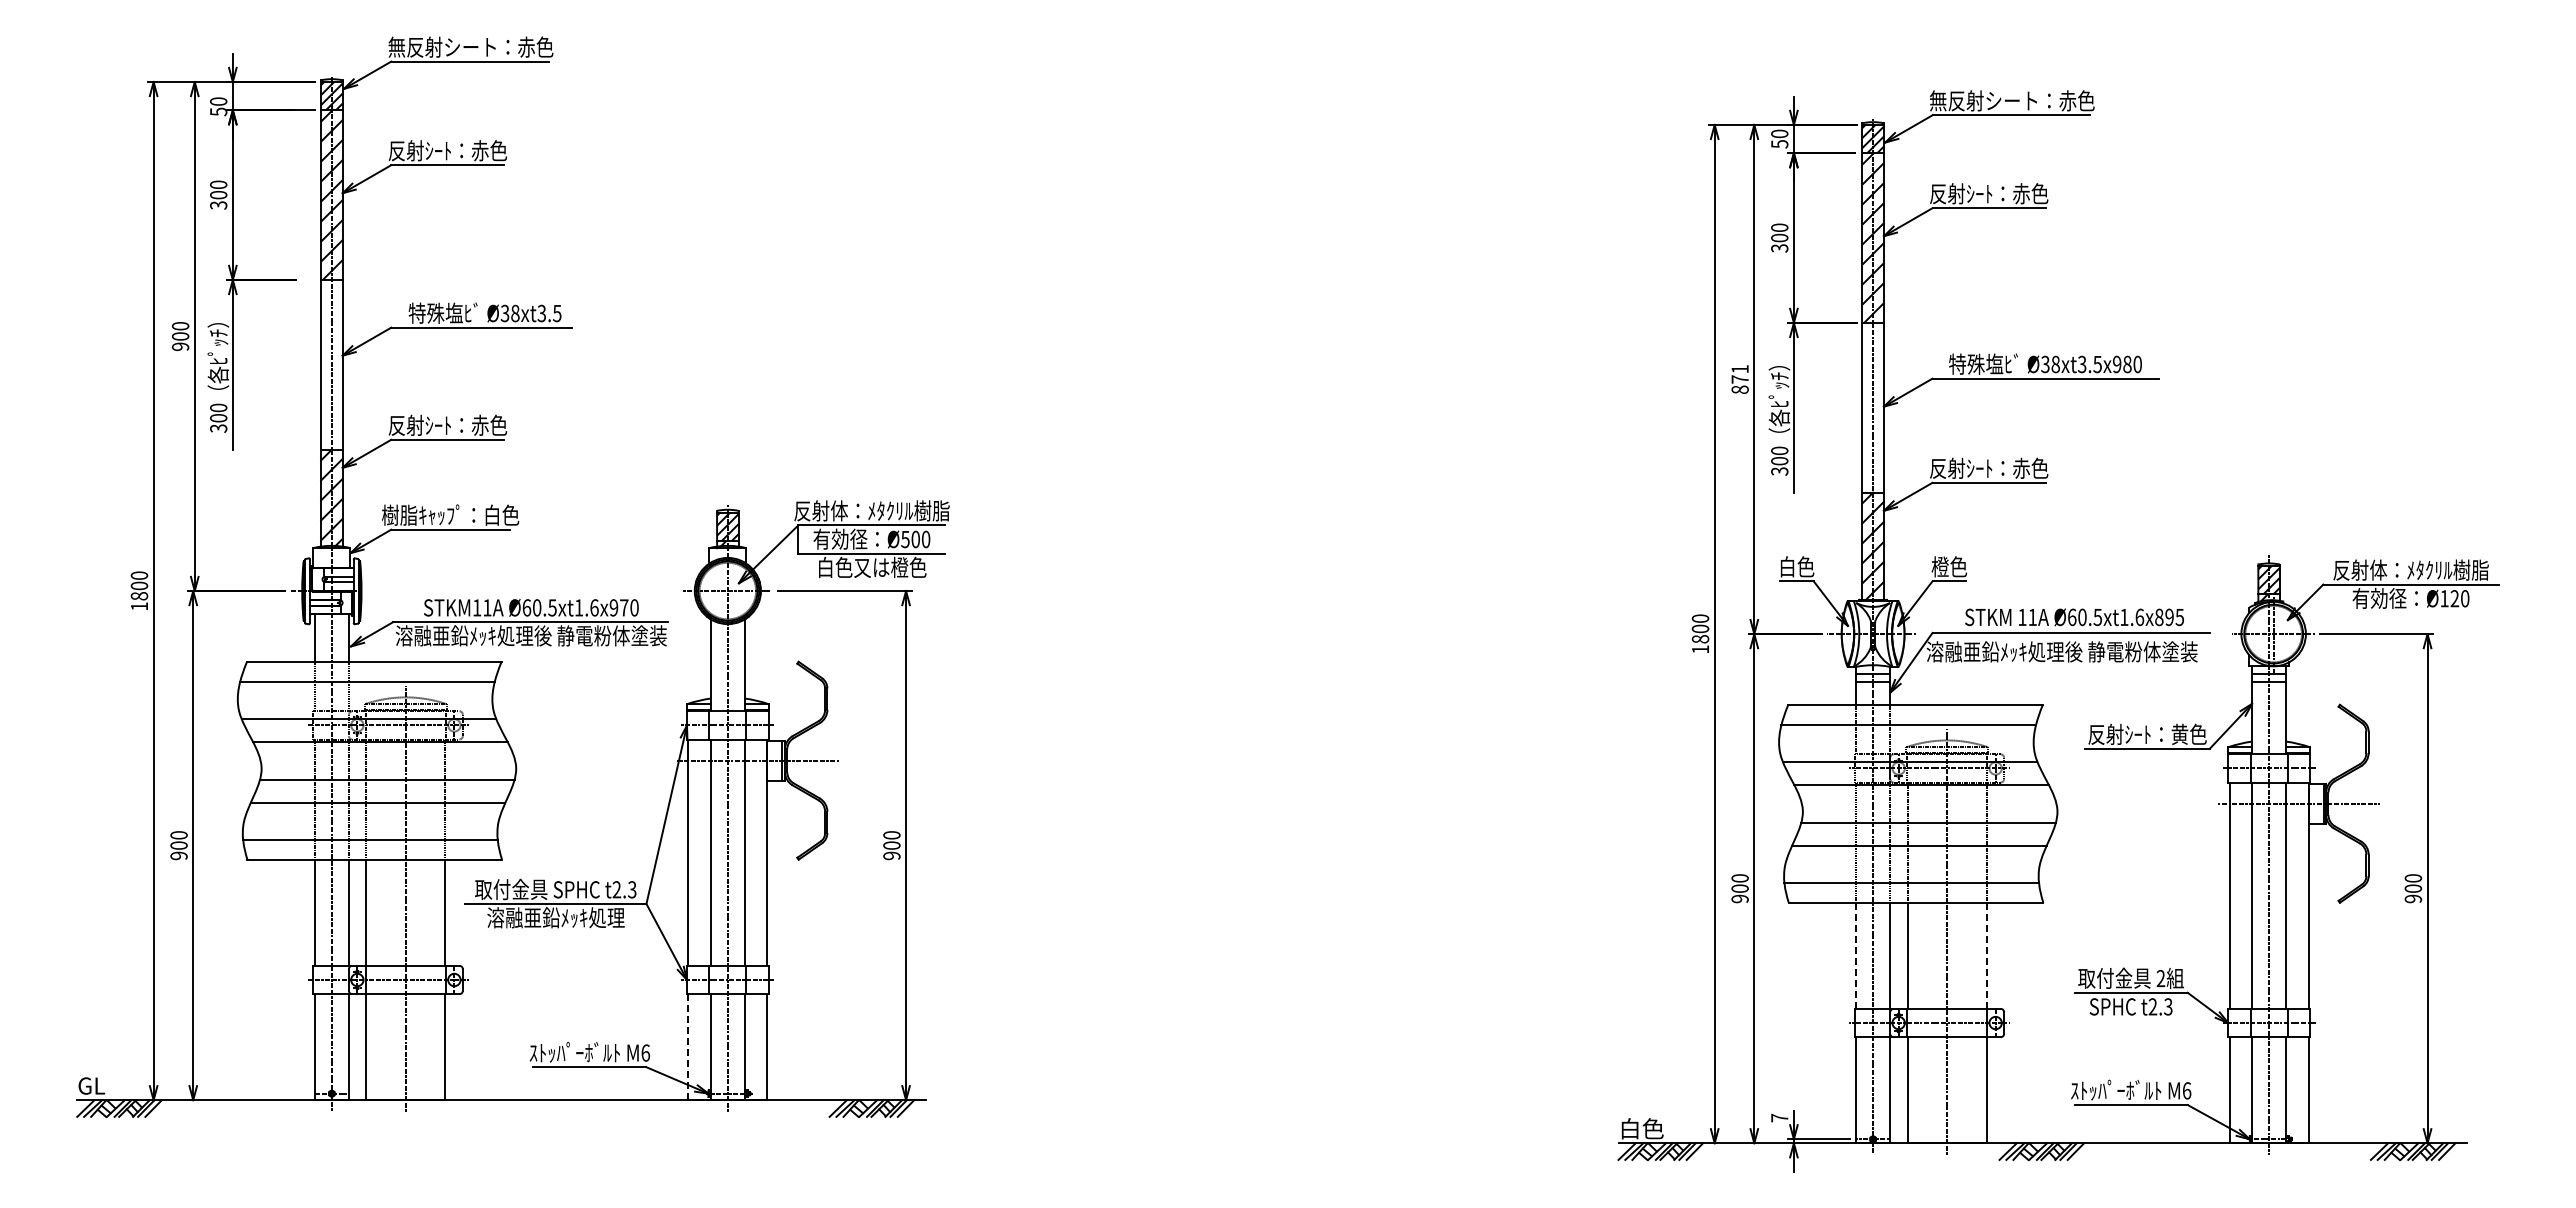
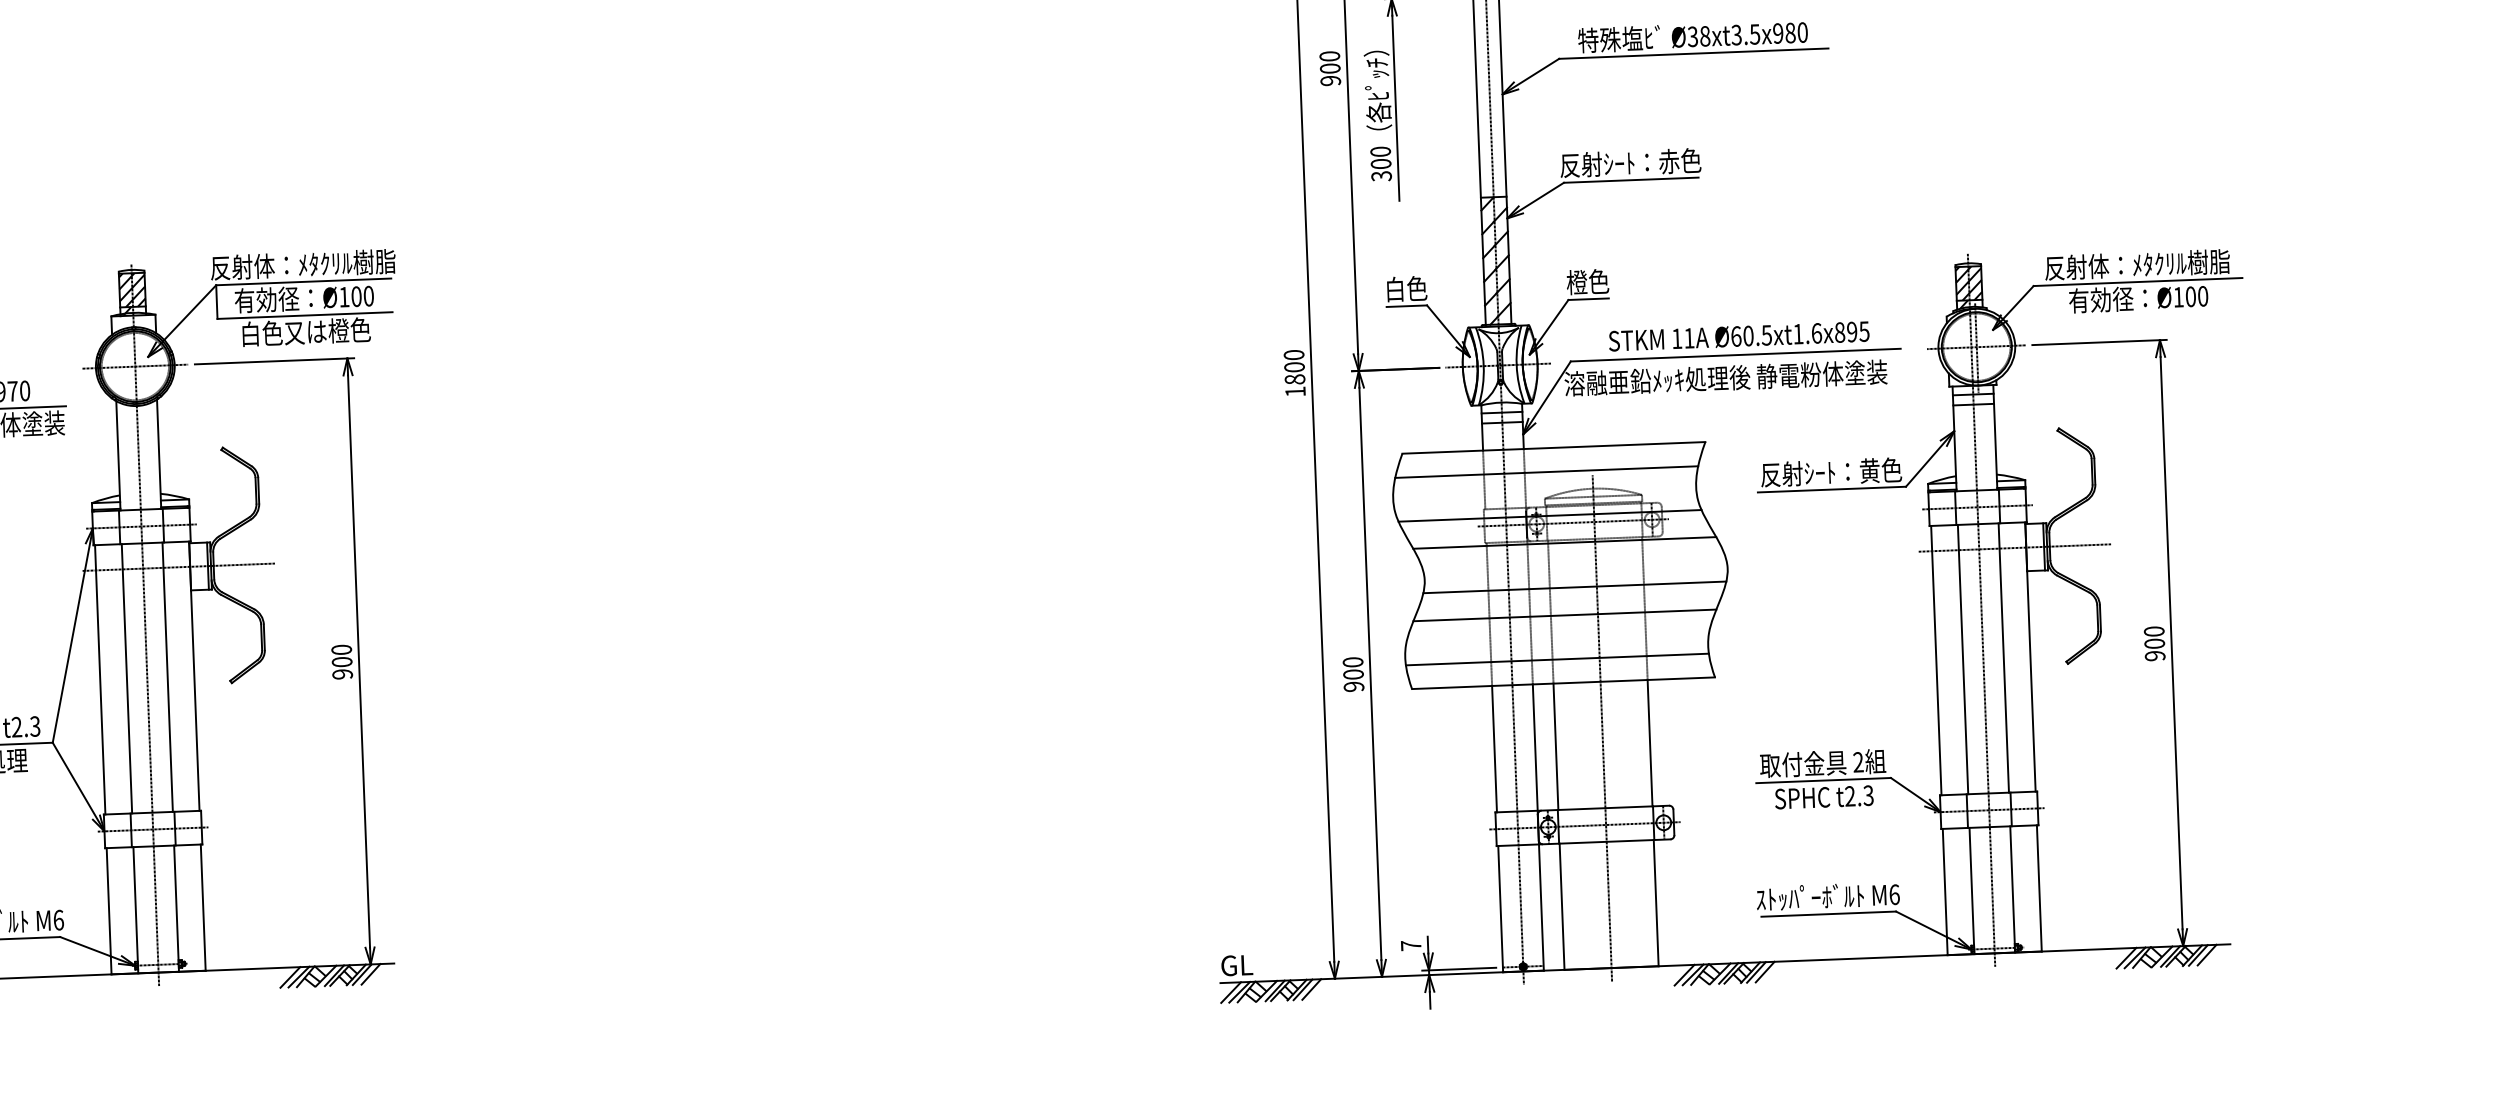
text: (1739, 379) -> (1329, 68), 871 -> 900
text: (905, 539) -> (344, 297), Ø500 -> Ø100
text: (2454, 598) -> (2190, 296), Ø120 -> Ø100
line: (1986, 955) -> (1649, 742), dashed -> solid
line: (1856, 956) -> (1495, 749), dashed -> solid
line: (688, 1046) -> (109, 910), dashed -> solid
text: (1641, 1128) -> (1247, 964), 白色 -> GL

